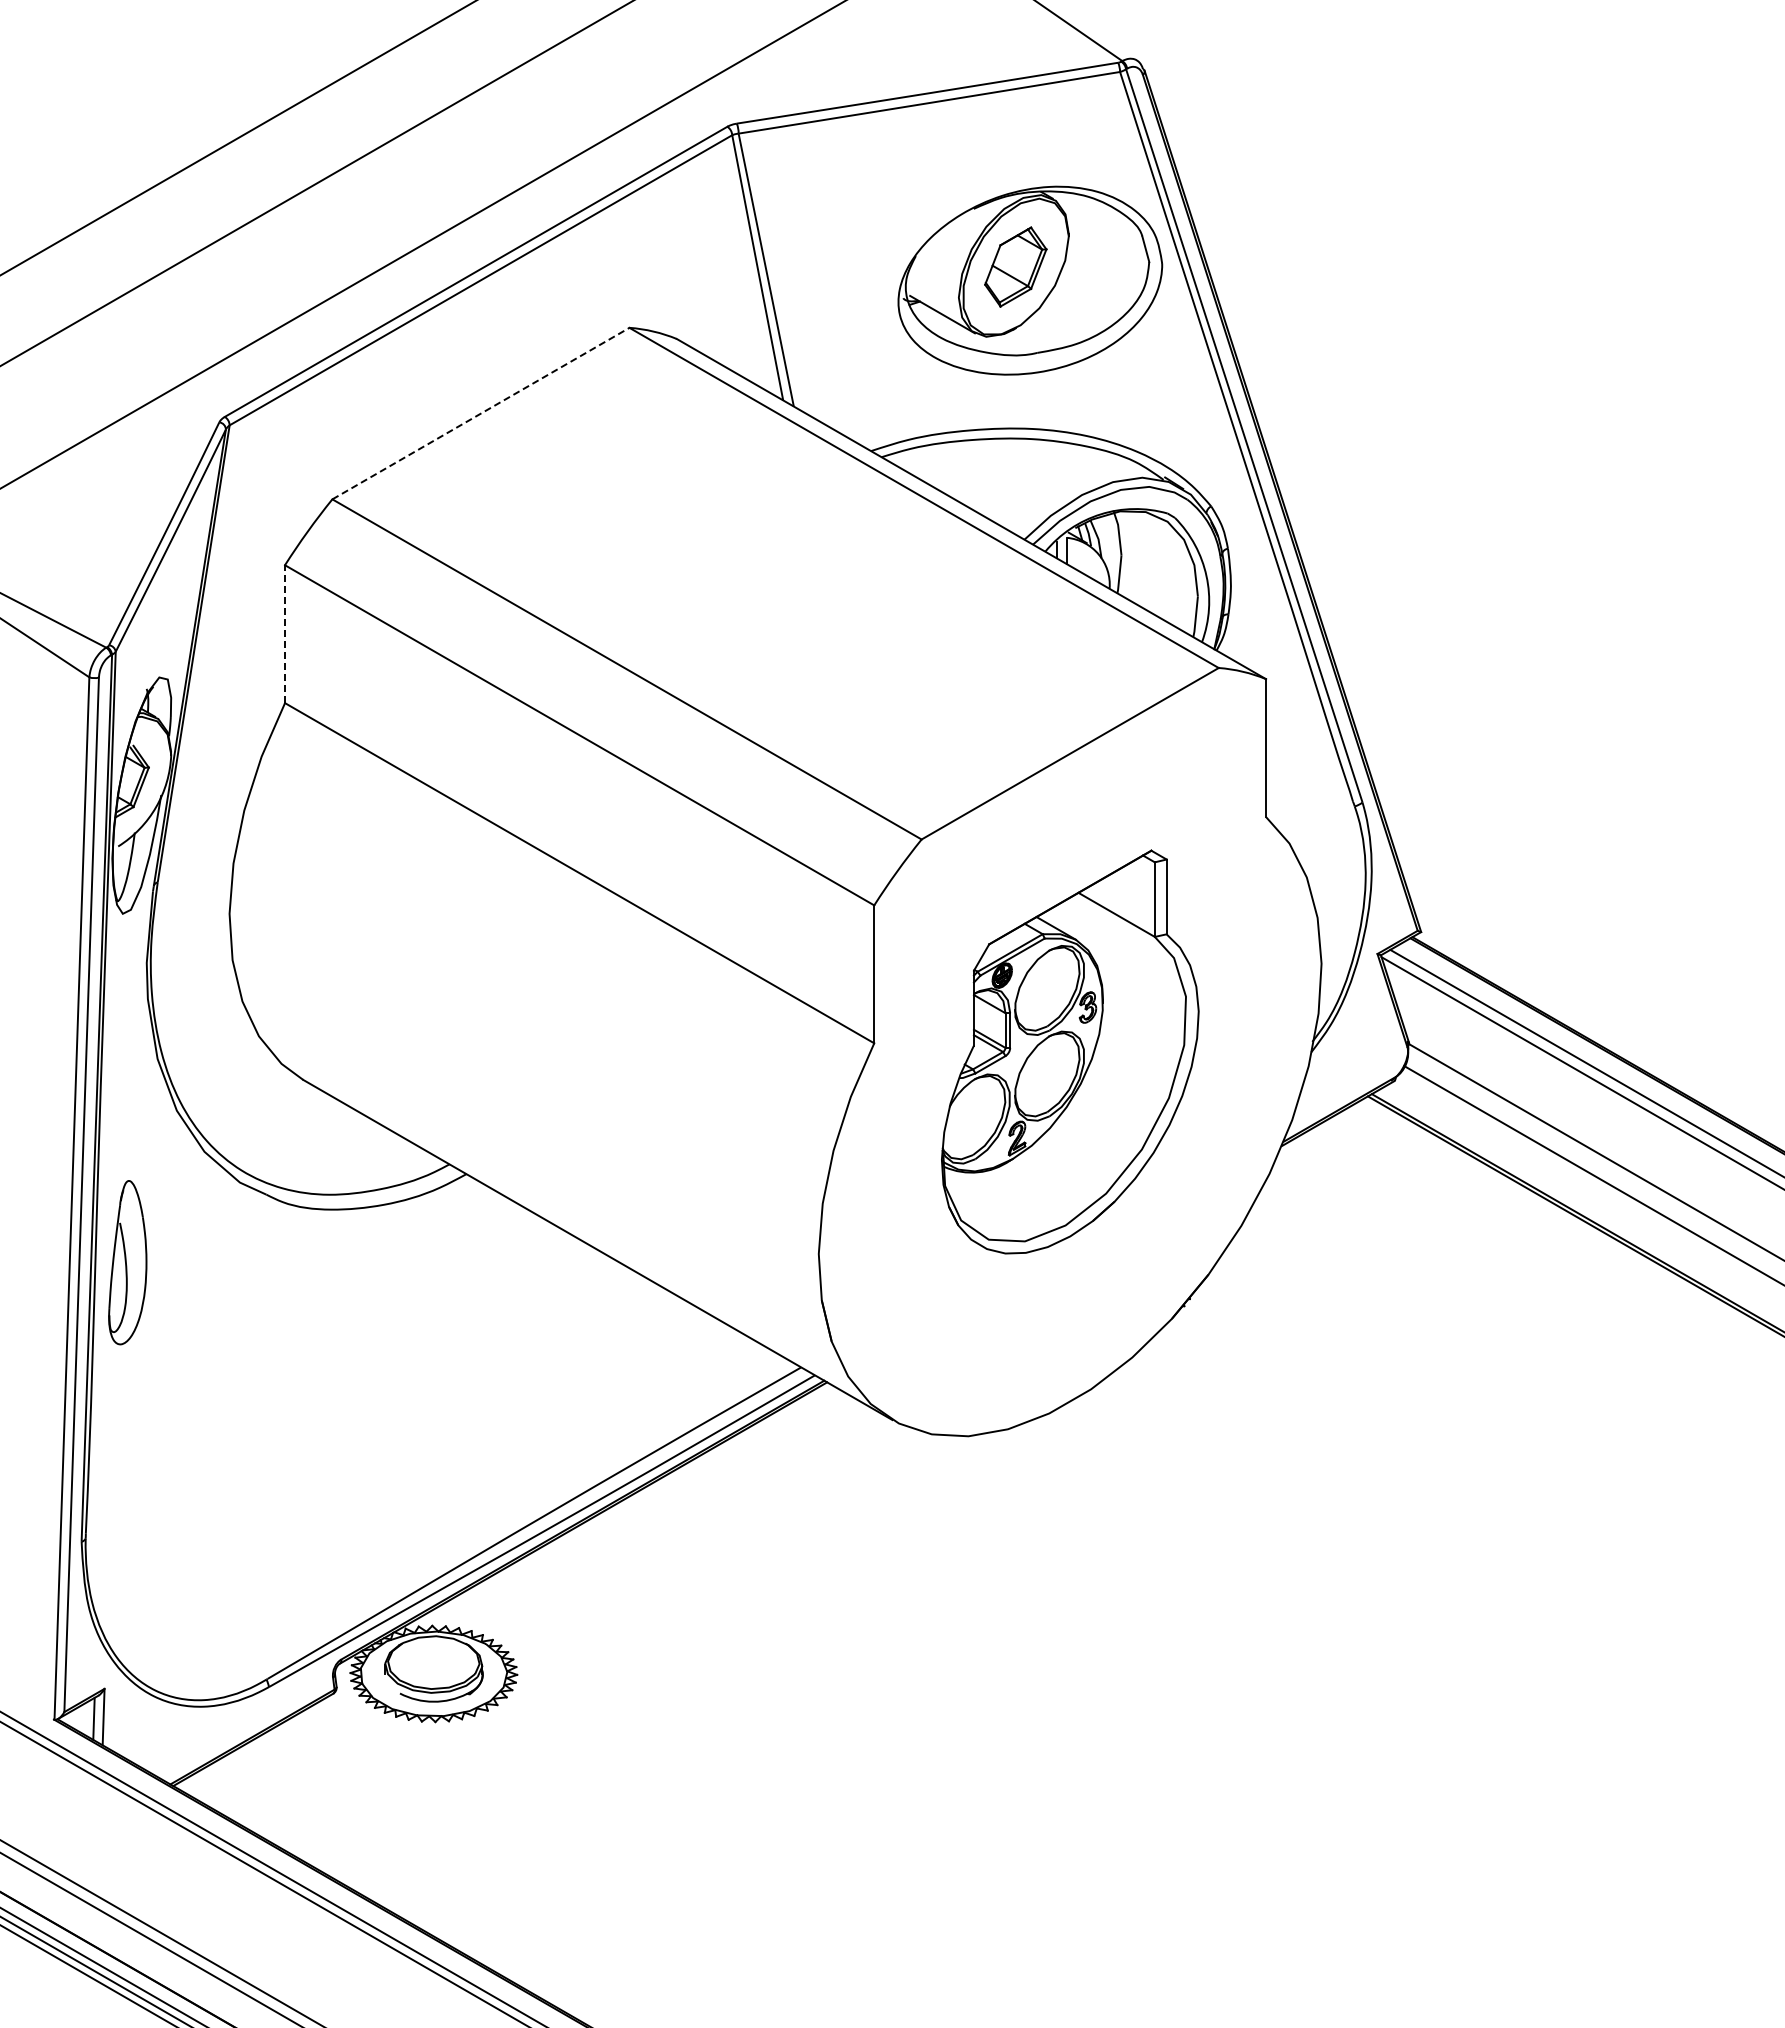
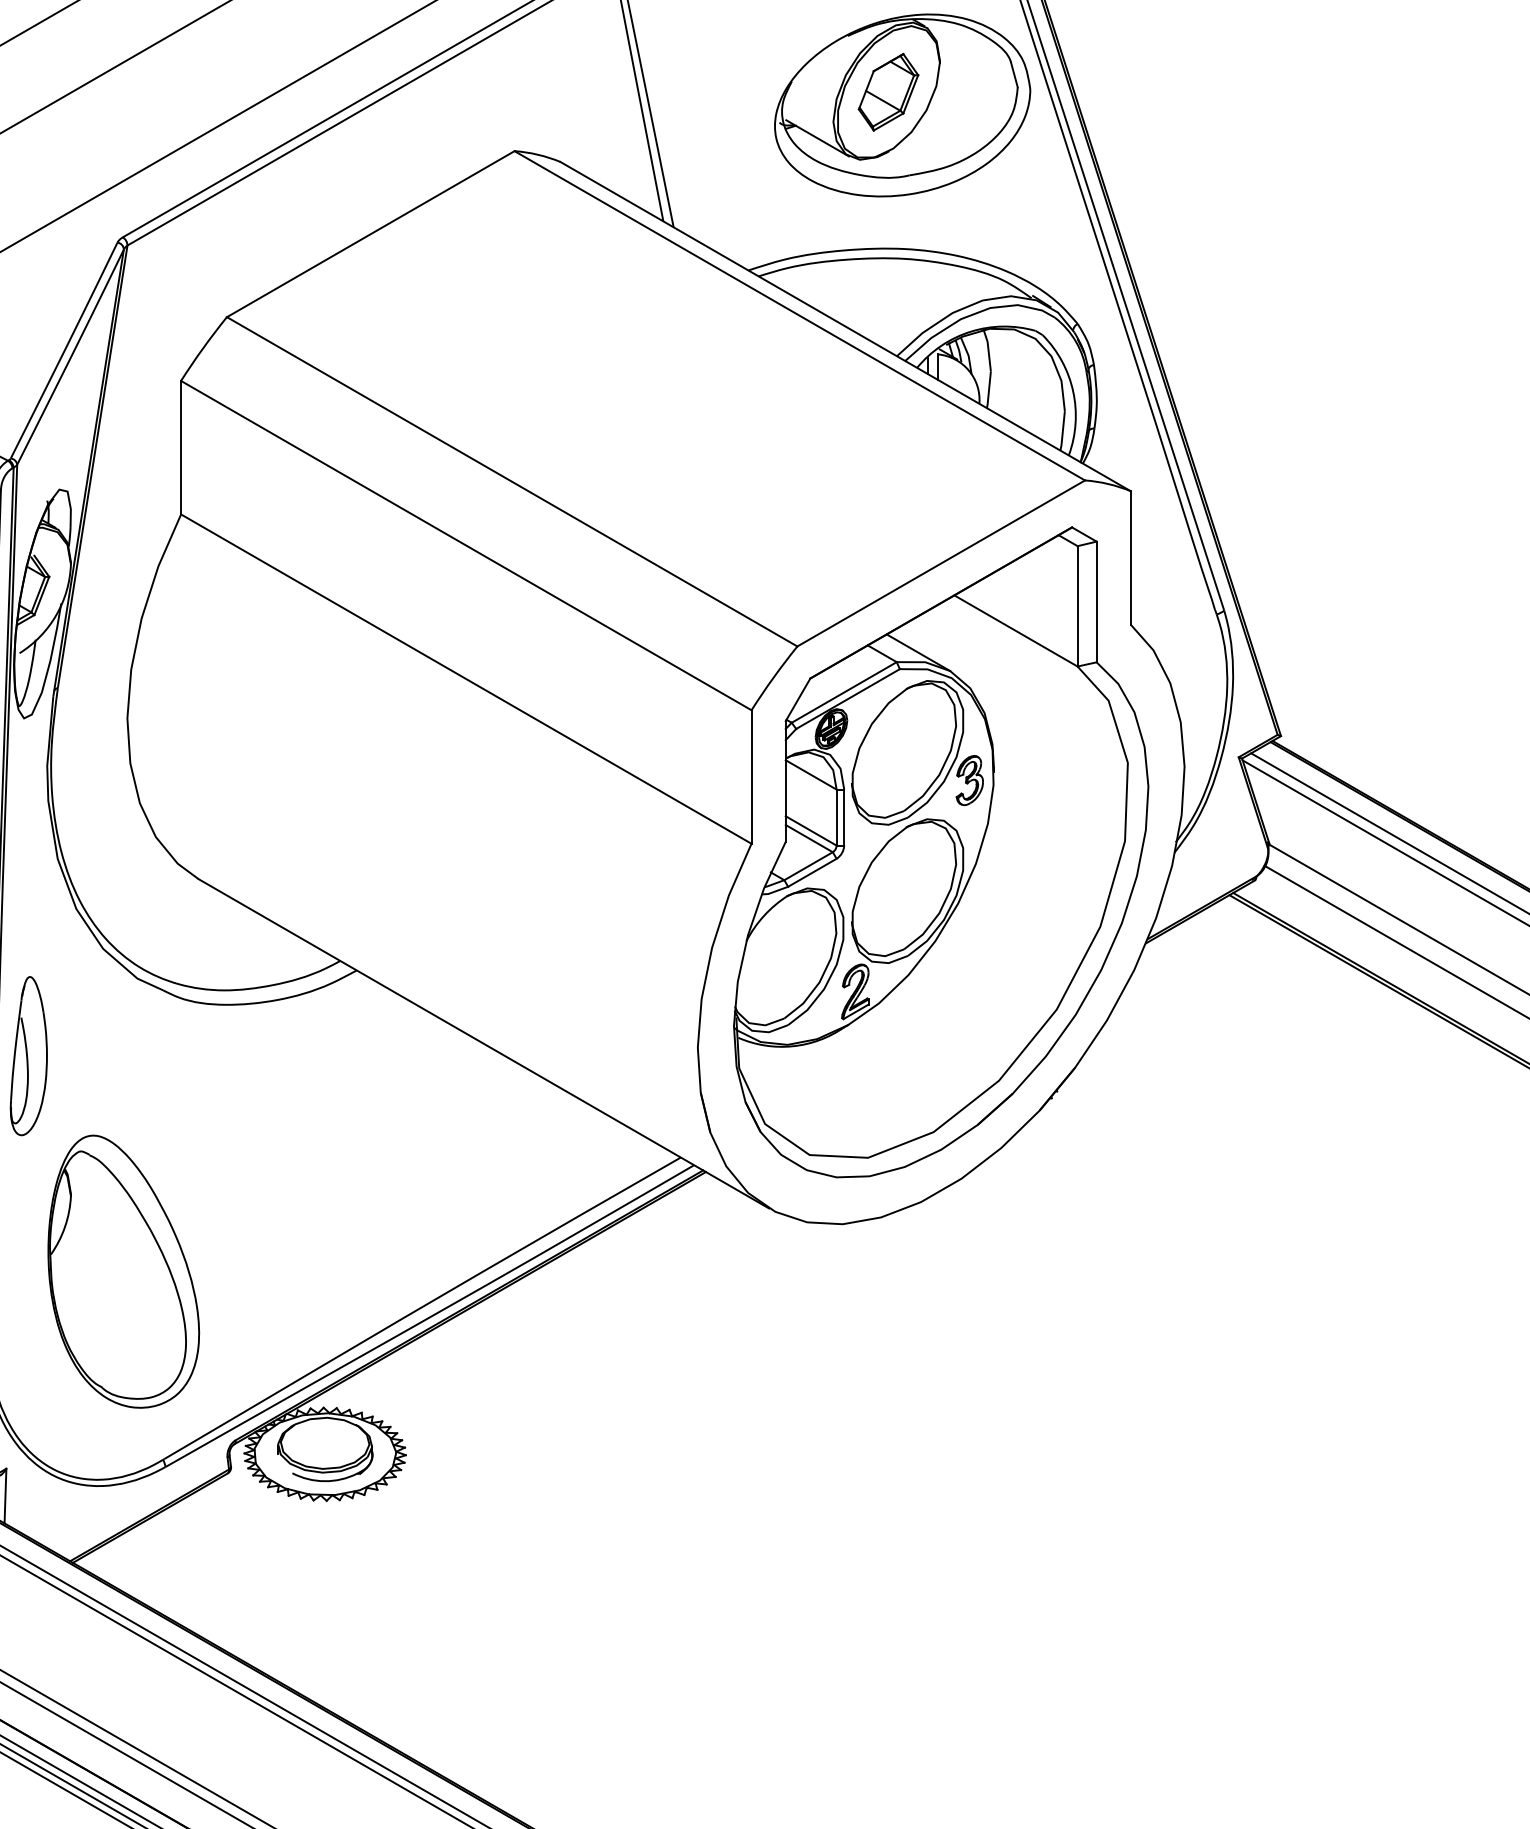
line: (480, 413) -> (370, 234), dashed -> solid
line: (285, 634) -> (181, 448), dashed -> solid
part: (1070, 1051) -> (941, 851), size x1.67
part: (225, 1484) -> (123, 1270), added

